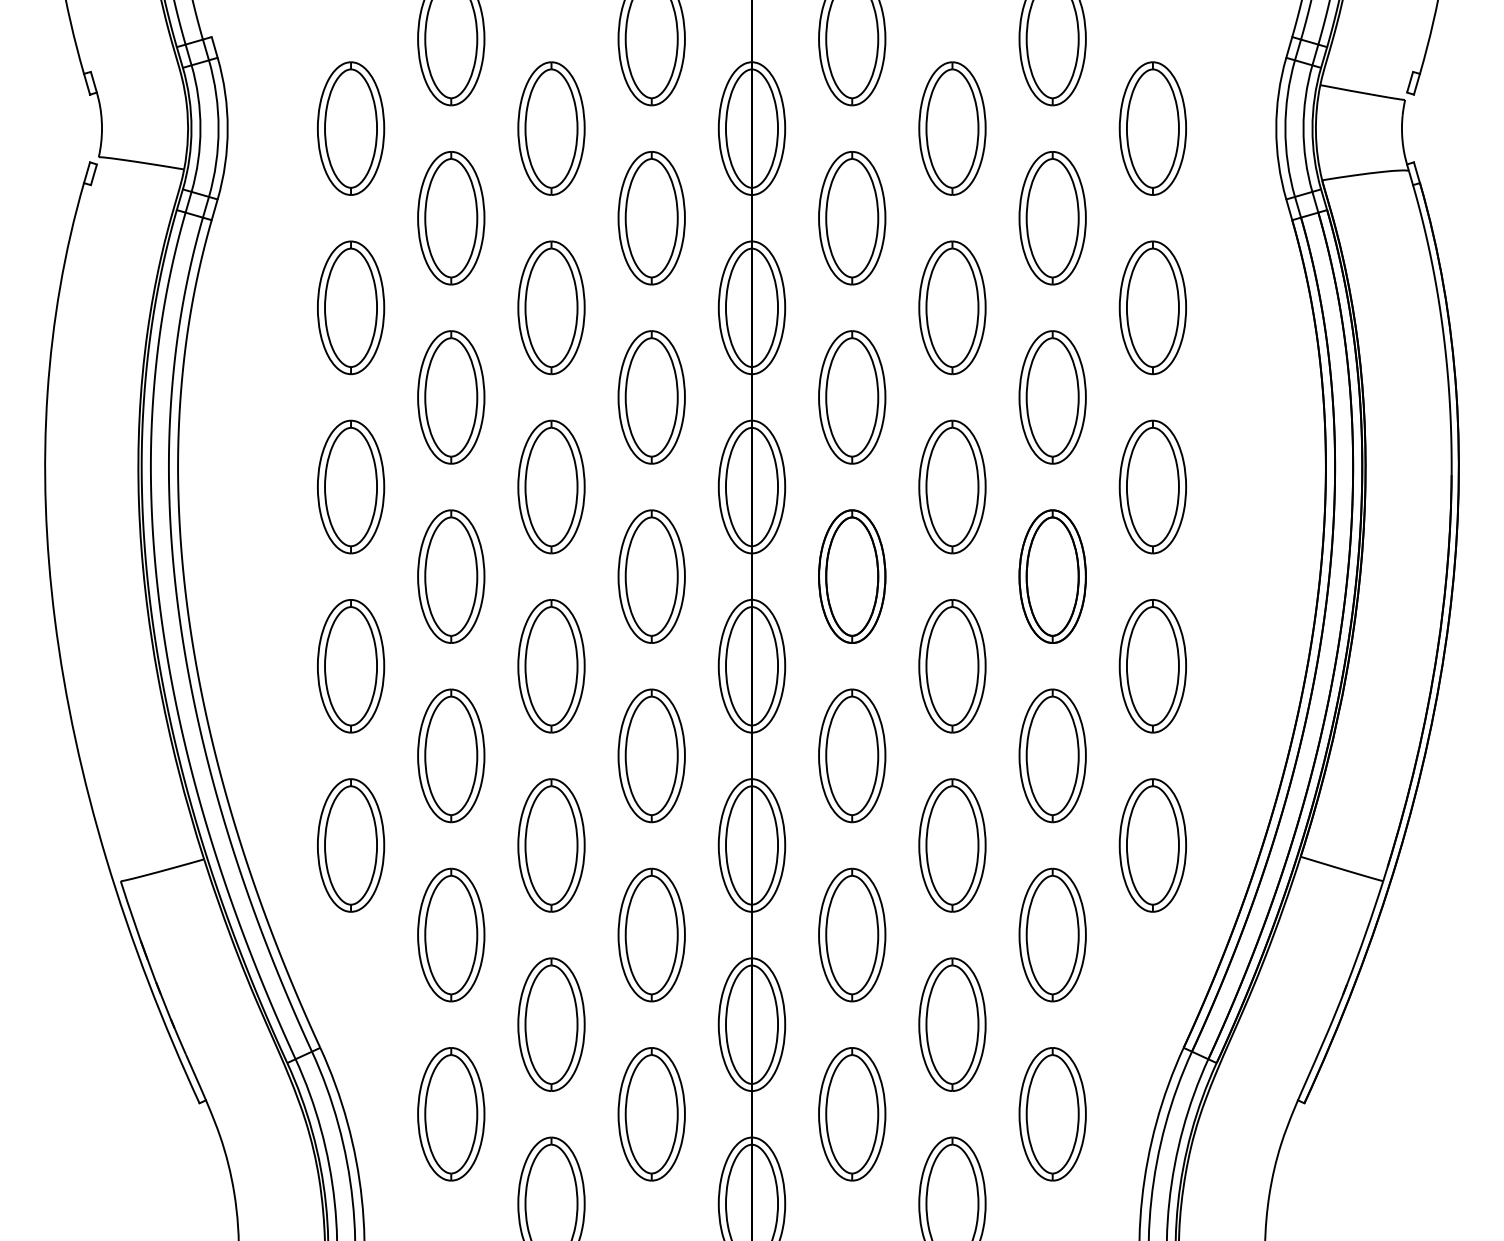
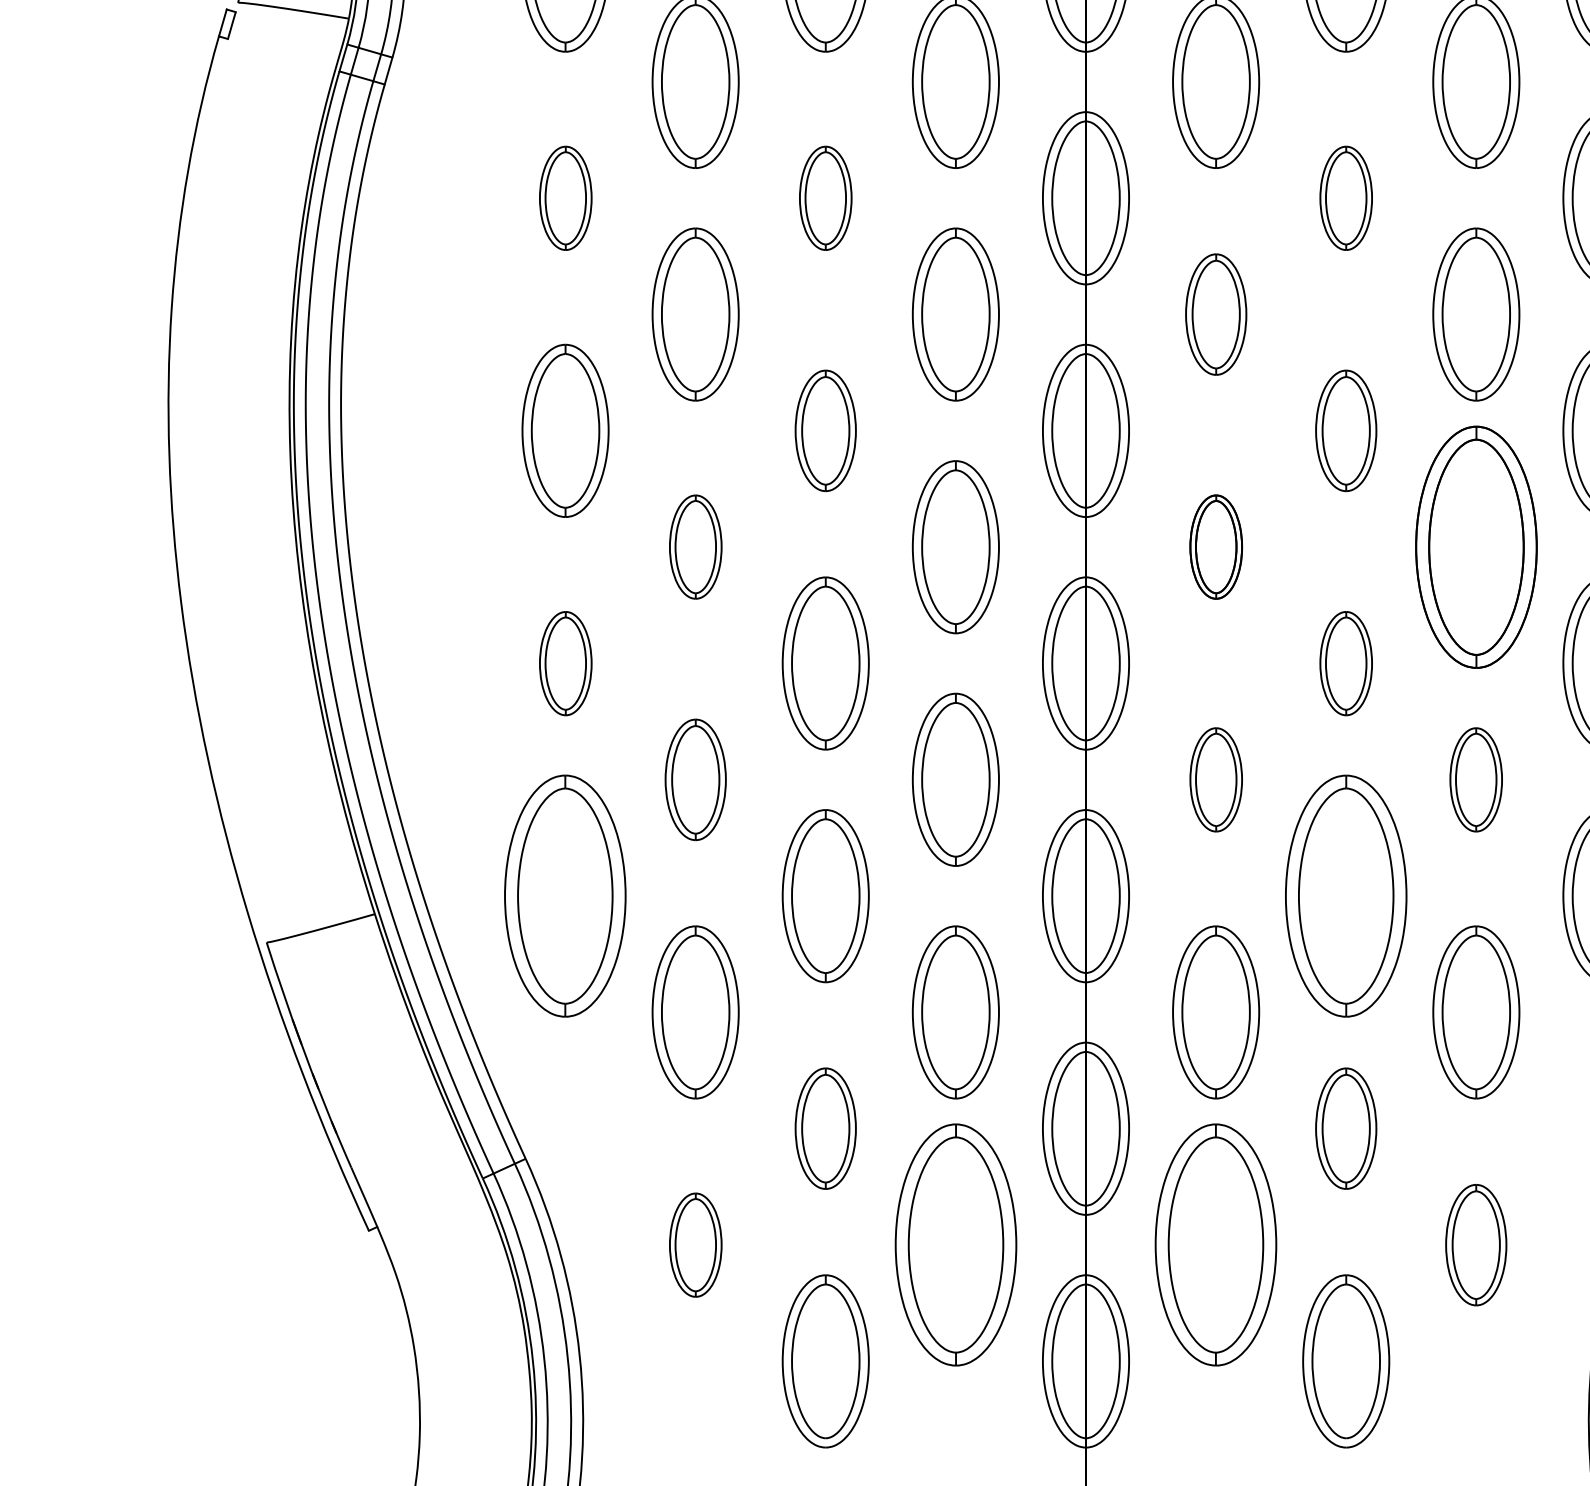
part: (351, 307) -> (566, 197), size x0.6
part: (551, 307) -> (825, 197), size x0.6
part: (952, 307) -> (1346, 197), size x0.6
part: (852, 397) -> (1216, 314), size x0.7
part: (551, 486) -> (825, 430), size x0.7
part: (952, 486) -> (1346, 430), size x0.7
part: (451, 576) -> (695, 547), size x0.6
part: (852, 576) -> (1216, 547), size x0.6
part: (1052, 576) -> (1476, 547), size x1.4
part: (351, 666) -> (566, 663), size x0.6
part: (952, 666) -> (1346, 663), size x0.6
part: (451, 755) -> (695, 779), size x0.7
part: (852, 755) -> (1216, 779), size x0.6
part: (1052, 755) -> (1476, 779), size x0.6
part: (351, 845) -> (566, 896), size x1.4
part: (952, 845) -> (1346, 896), size x1.4
part: (551, 1024) -> (825, 1128), size x0.7
part: (952, 1024) -> (1346, 1128), size x0.7
part: (451, 1114) -> (695, 1245), size x0.6
part: (651, 1114) -> (955, 1245), size x1.4
part: (852, 1114) -> (1216, 1245), size x1.4
part: (1052, 1114) -> (1476, 1245), size x0.7

